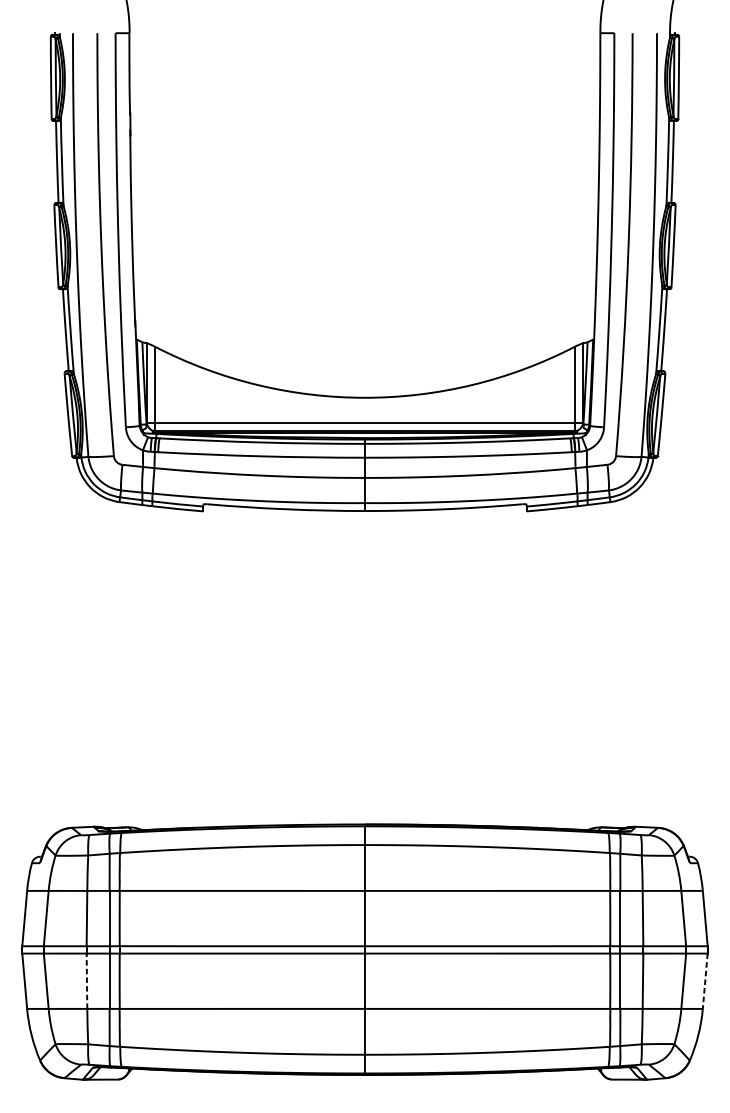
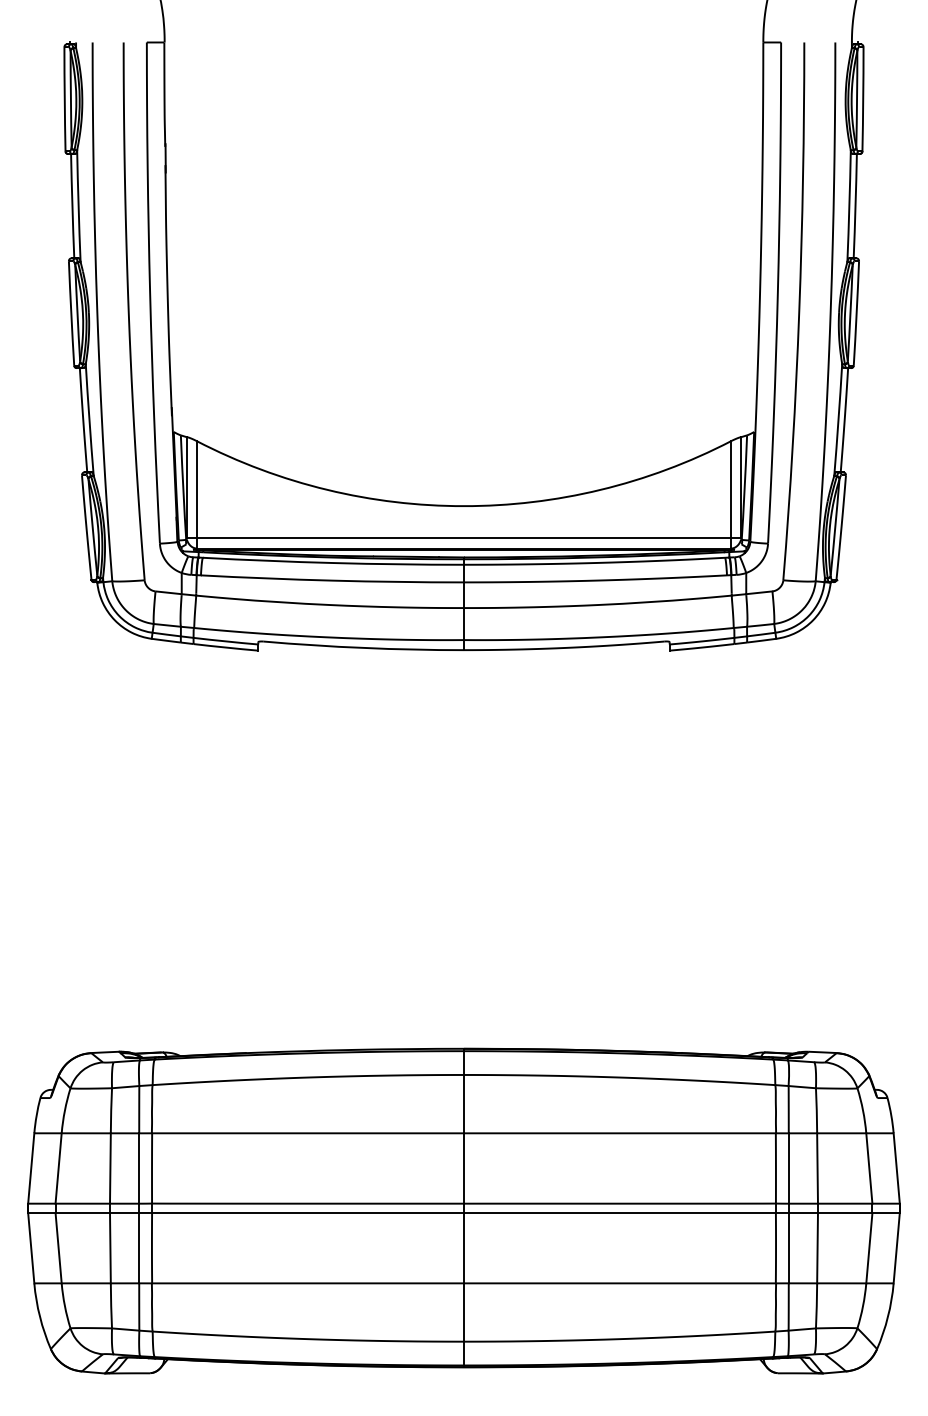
line: (87, 980) -> (110, 1247), dashed -> solid
line: (705, 981) -> (896, 1248), dashed -> solid

